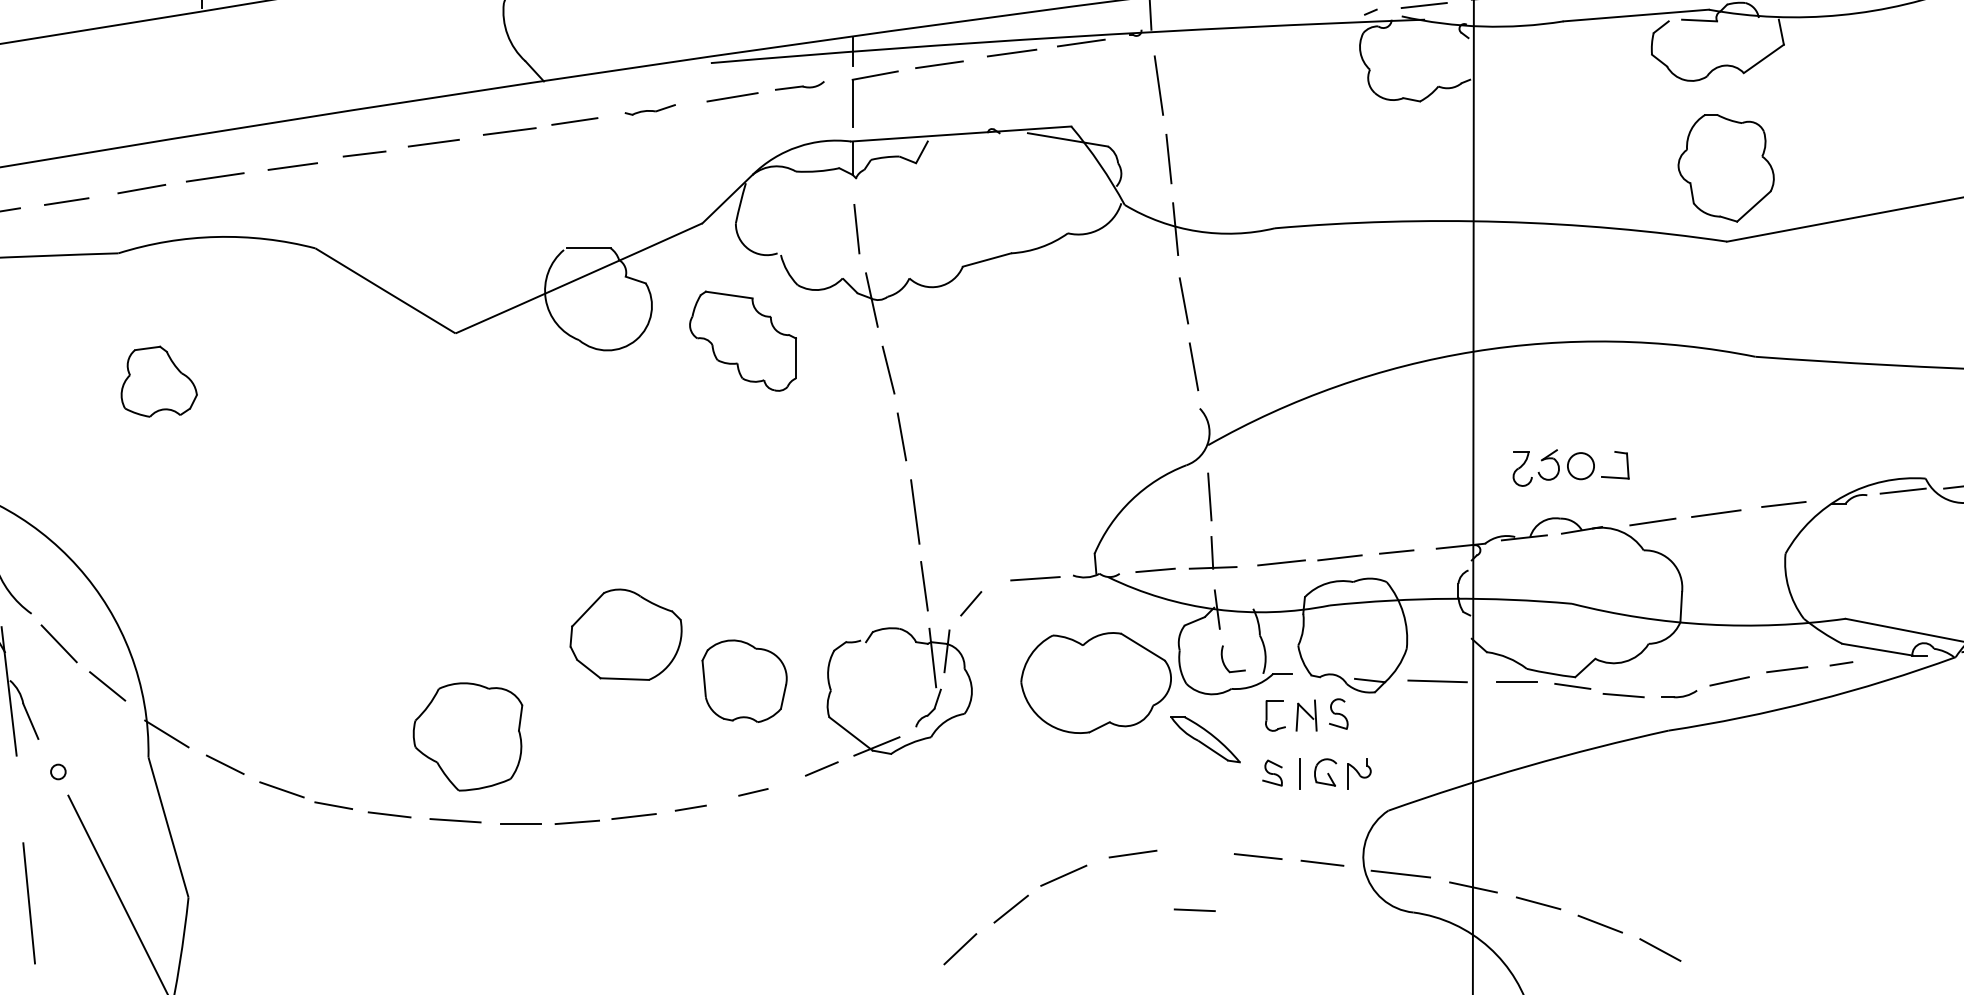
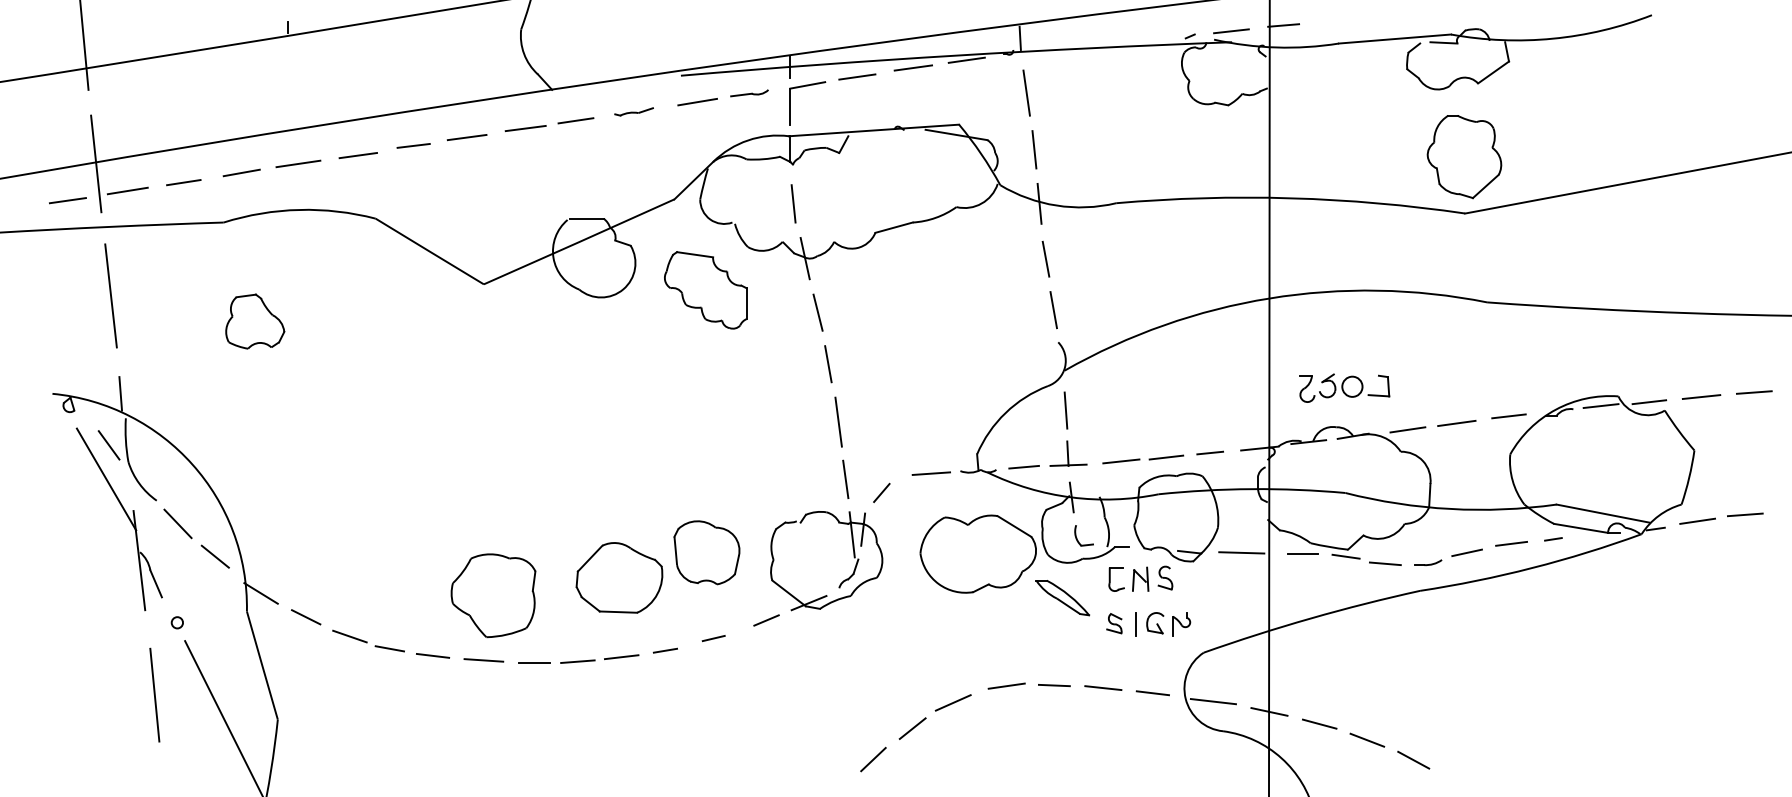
part: (626, 634) -> (619, 577), moved
line: (28, 902) -> (154, 694), moved
line: (1194, 910) -> (1054, 685), moved

